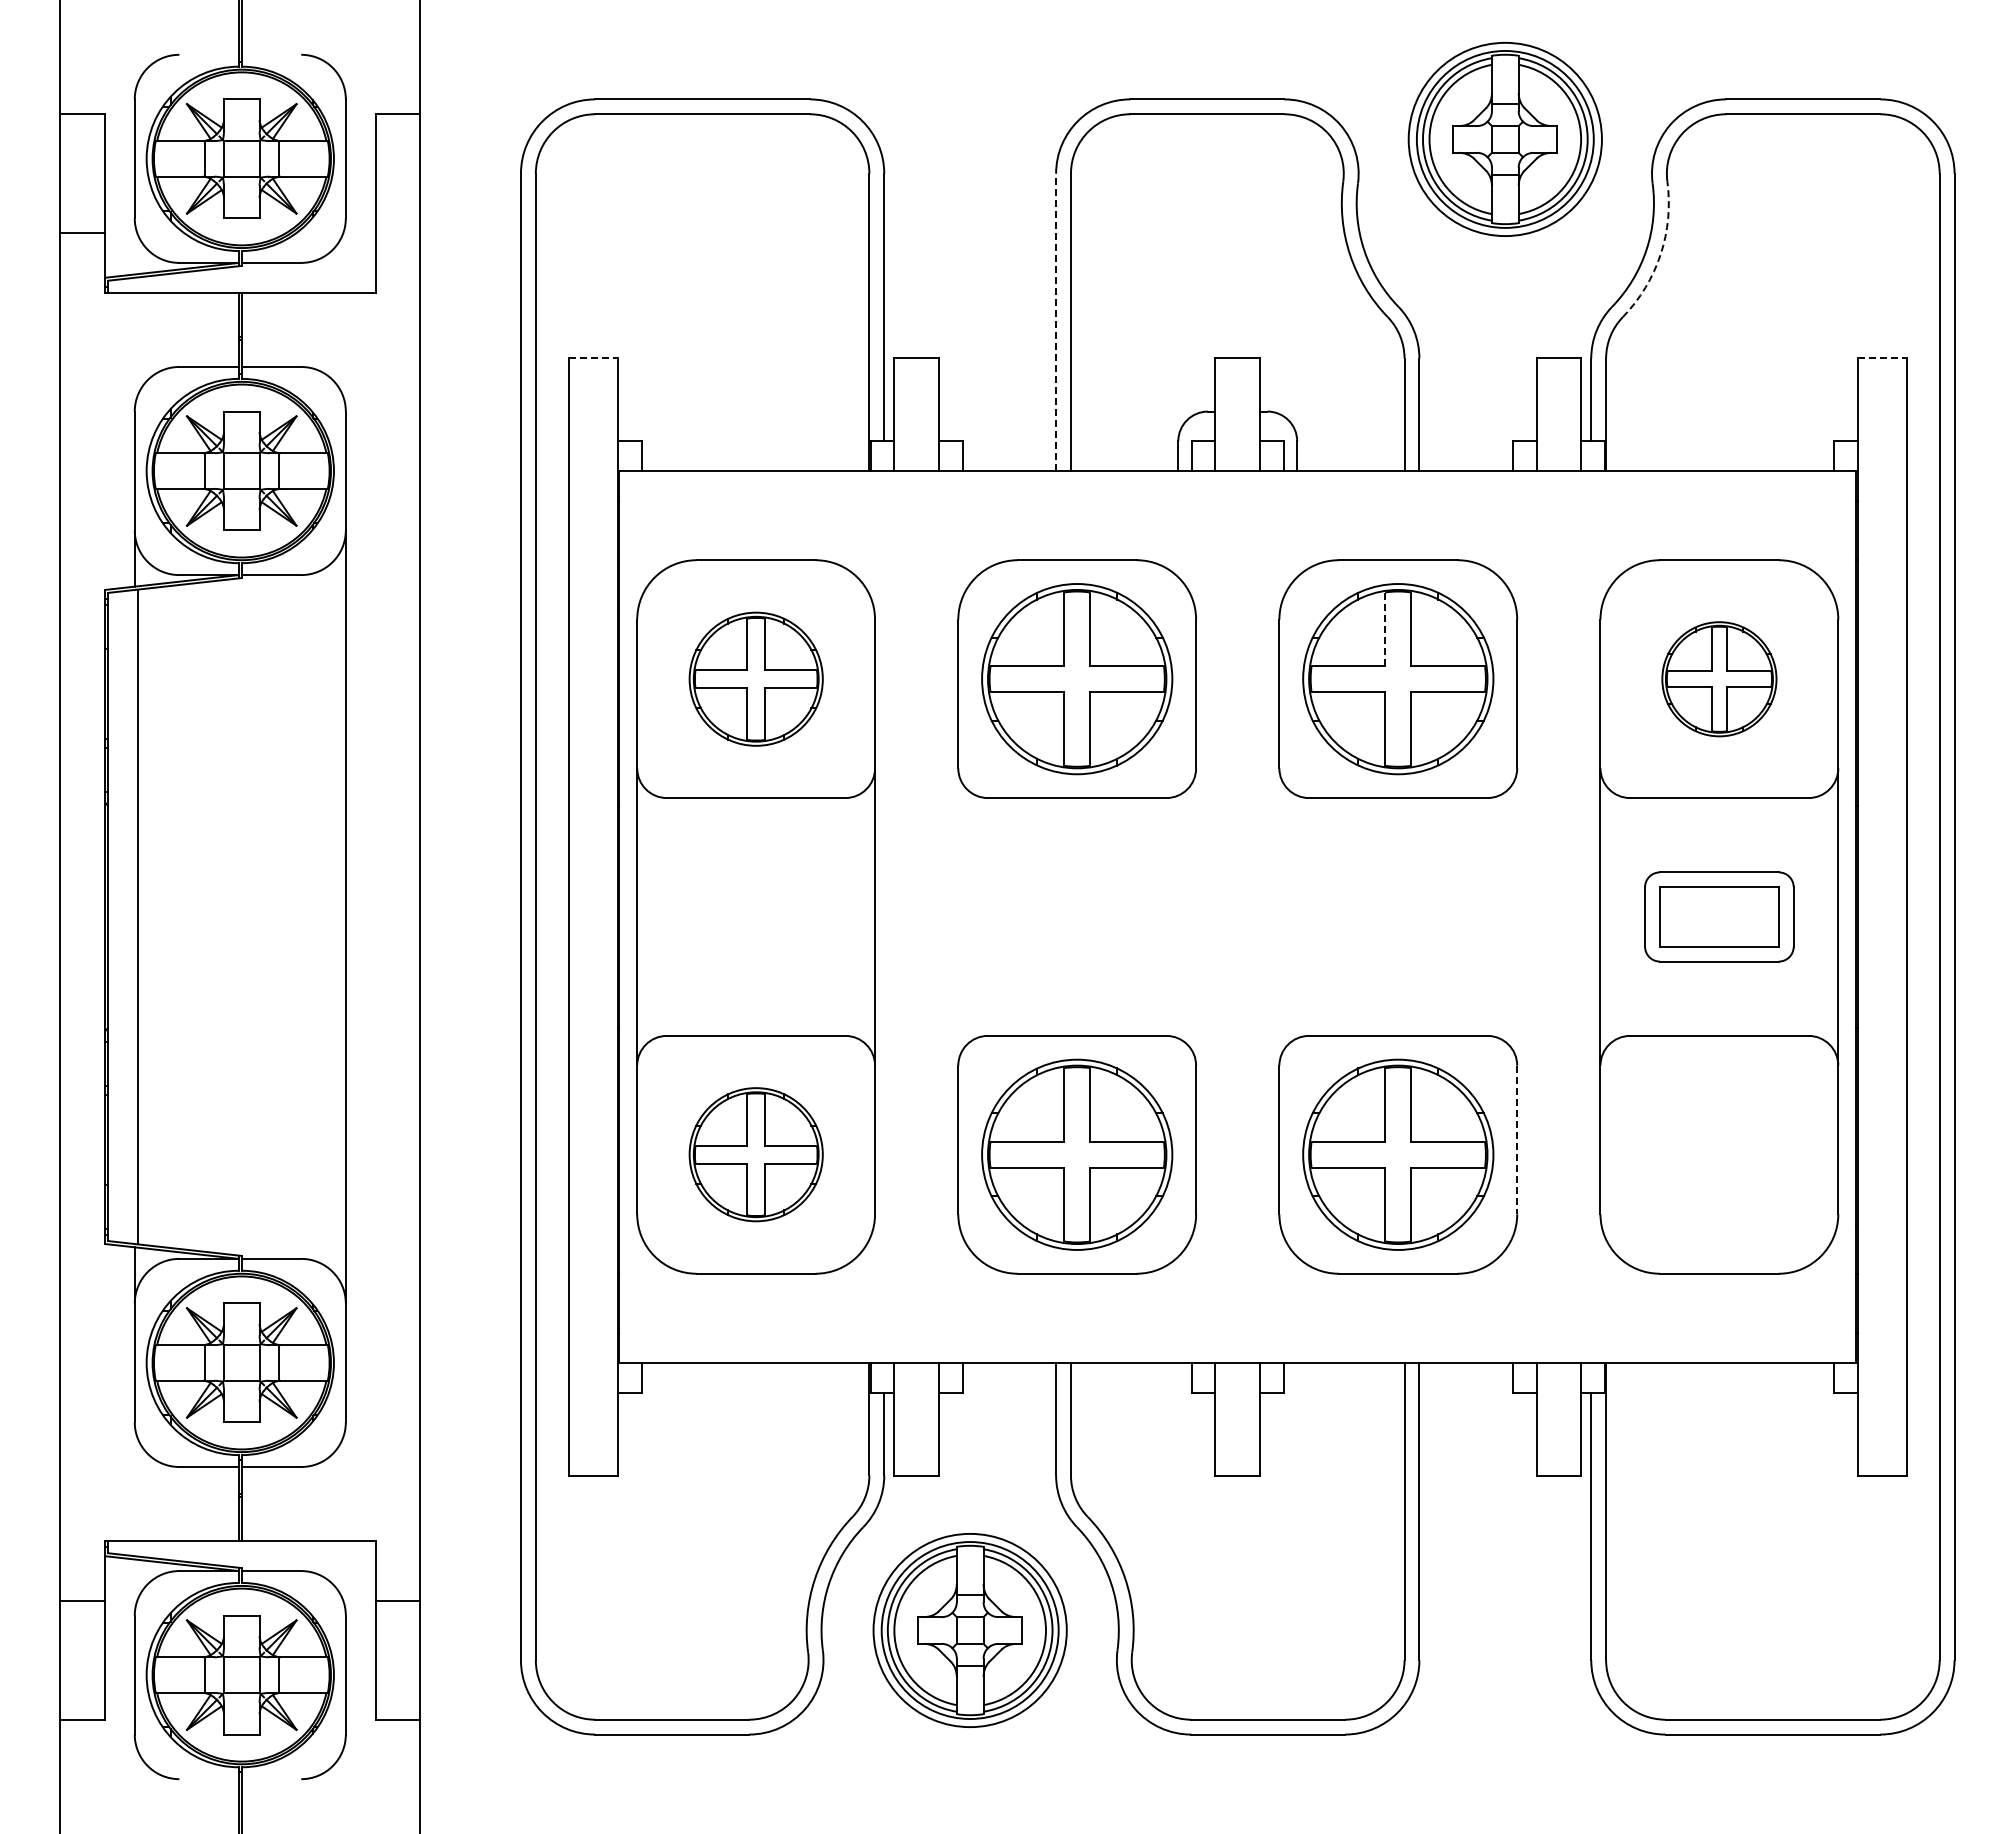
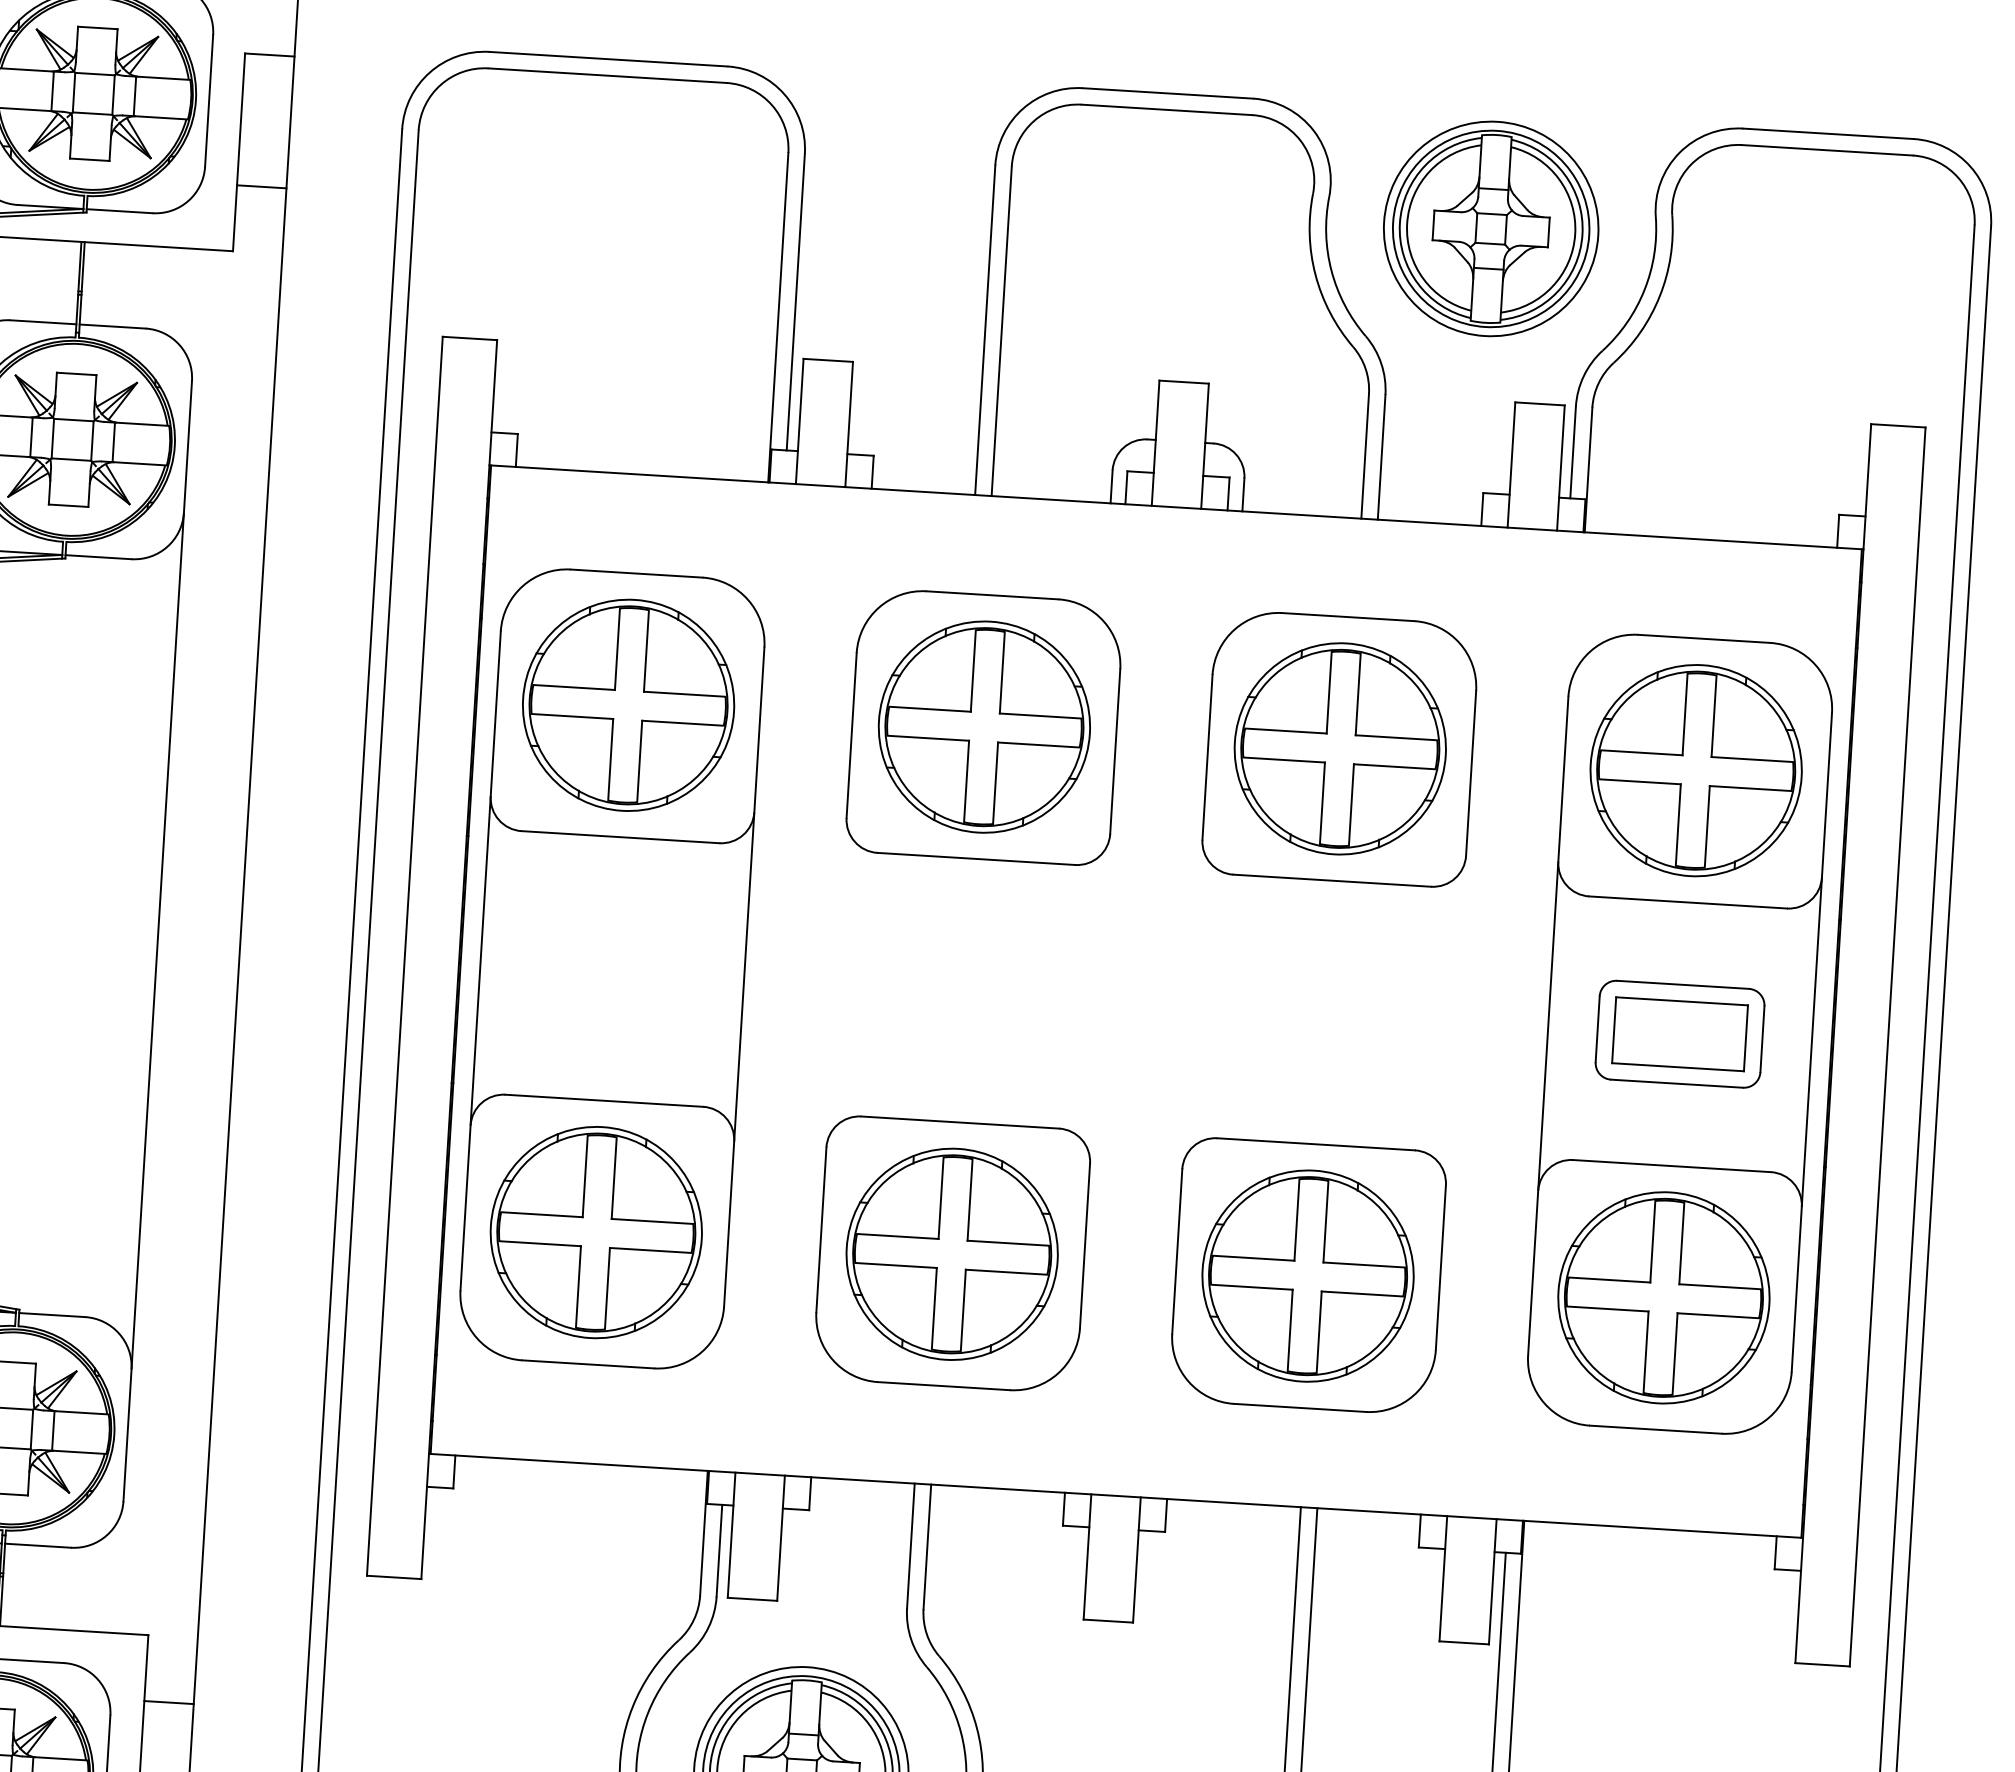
part: (1504, 139) -> (1490, 228), moved
line: (397, 233) -> (261, 187), added
arc: (1660, 254) -> (1659, 296), dashed -> solid
line: (1056, 322) -> (985, 330), dashed -> solid
line: (593, 358) -> (470, 338), dashed -> solid
line: (1882, 358) -> (1898, 426), dashed -> solid
line: (1385, 629) -> (1329, 693), dashed -> solid
part: (756, 679) -> (628, 705), size x1.43
part: (1719, 679) -> (1696, 771), size x1.67
line: (1517, 1140) -> (1441, 1268), dashed -> solid
part: (756, 1154) -> (596, 1232), size x1.43
part: (1719, 1154) -> (1664, 1297), added

